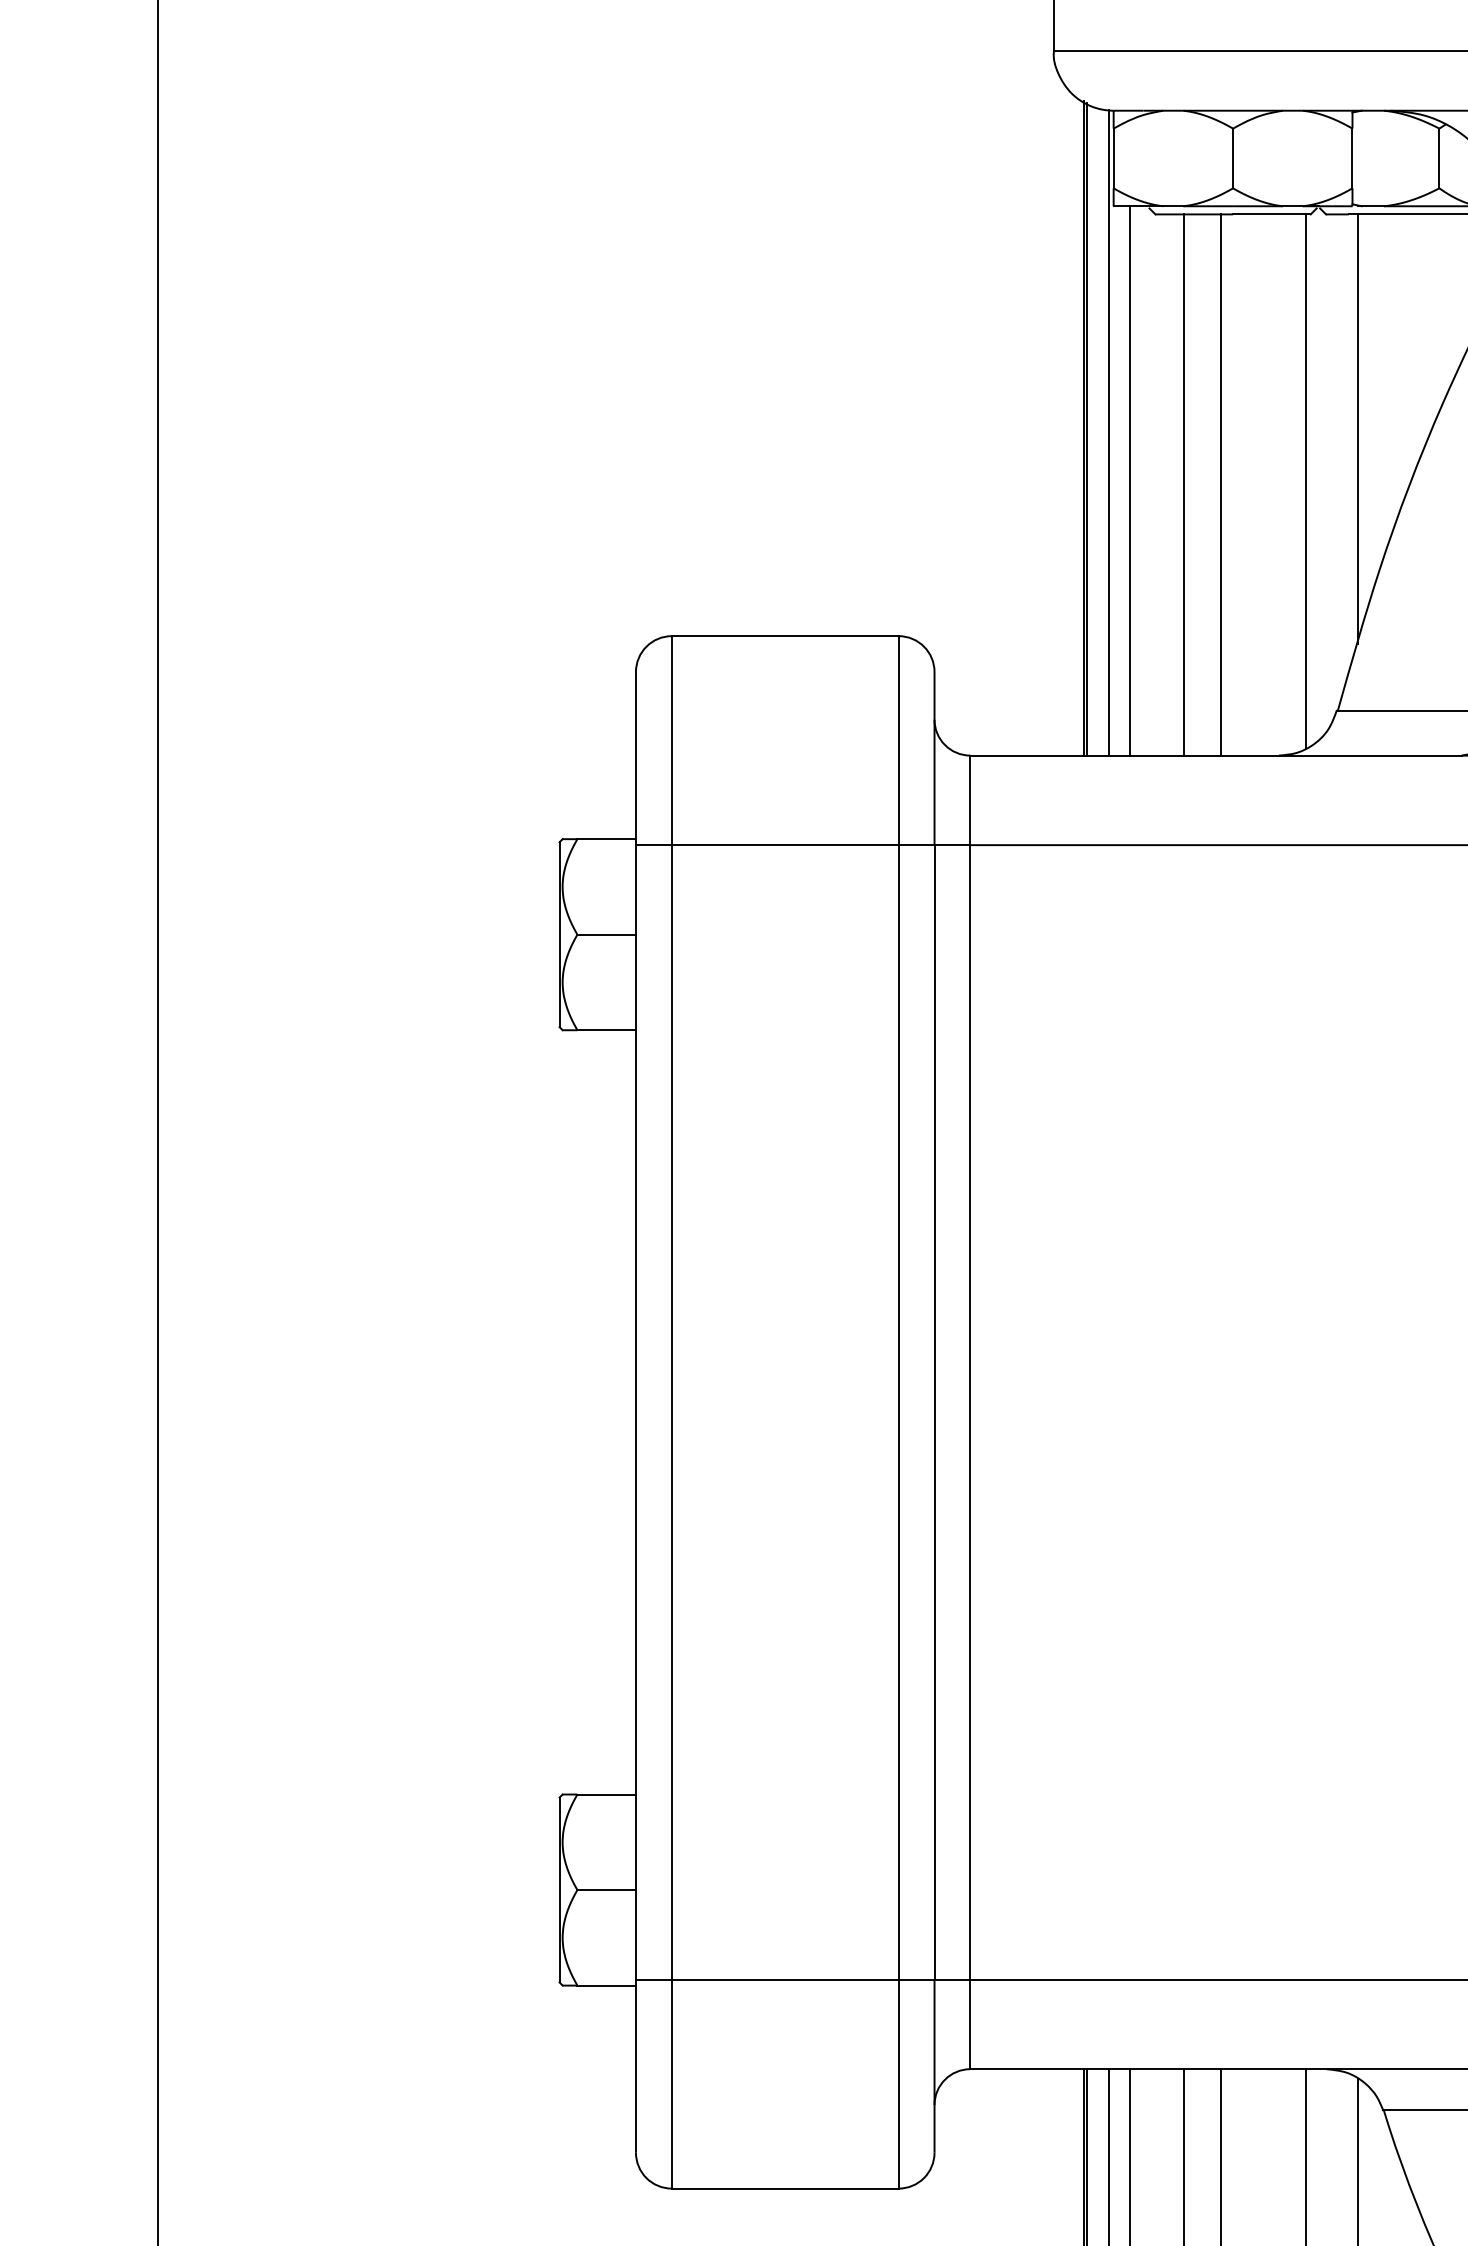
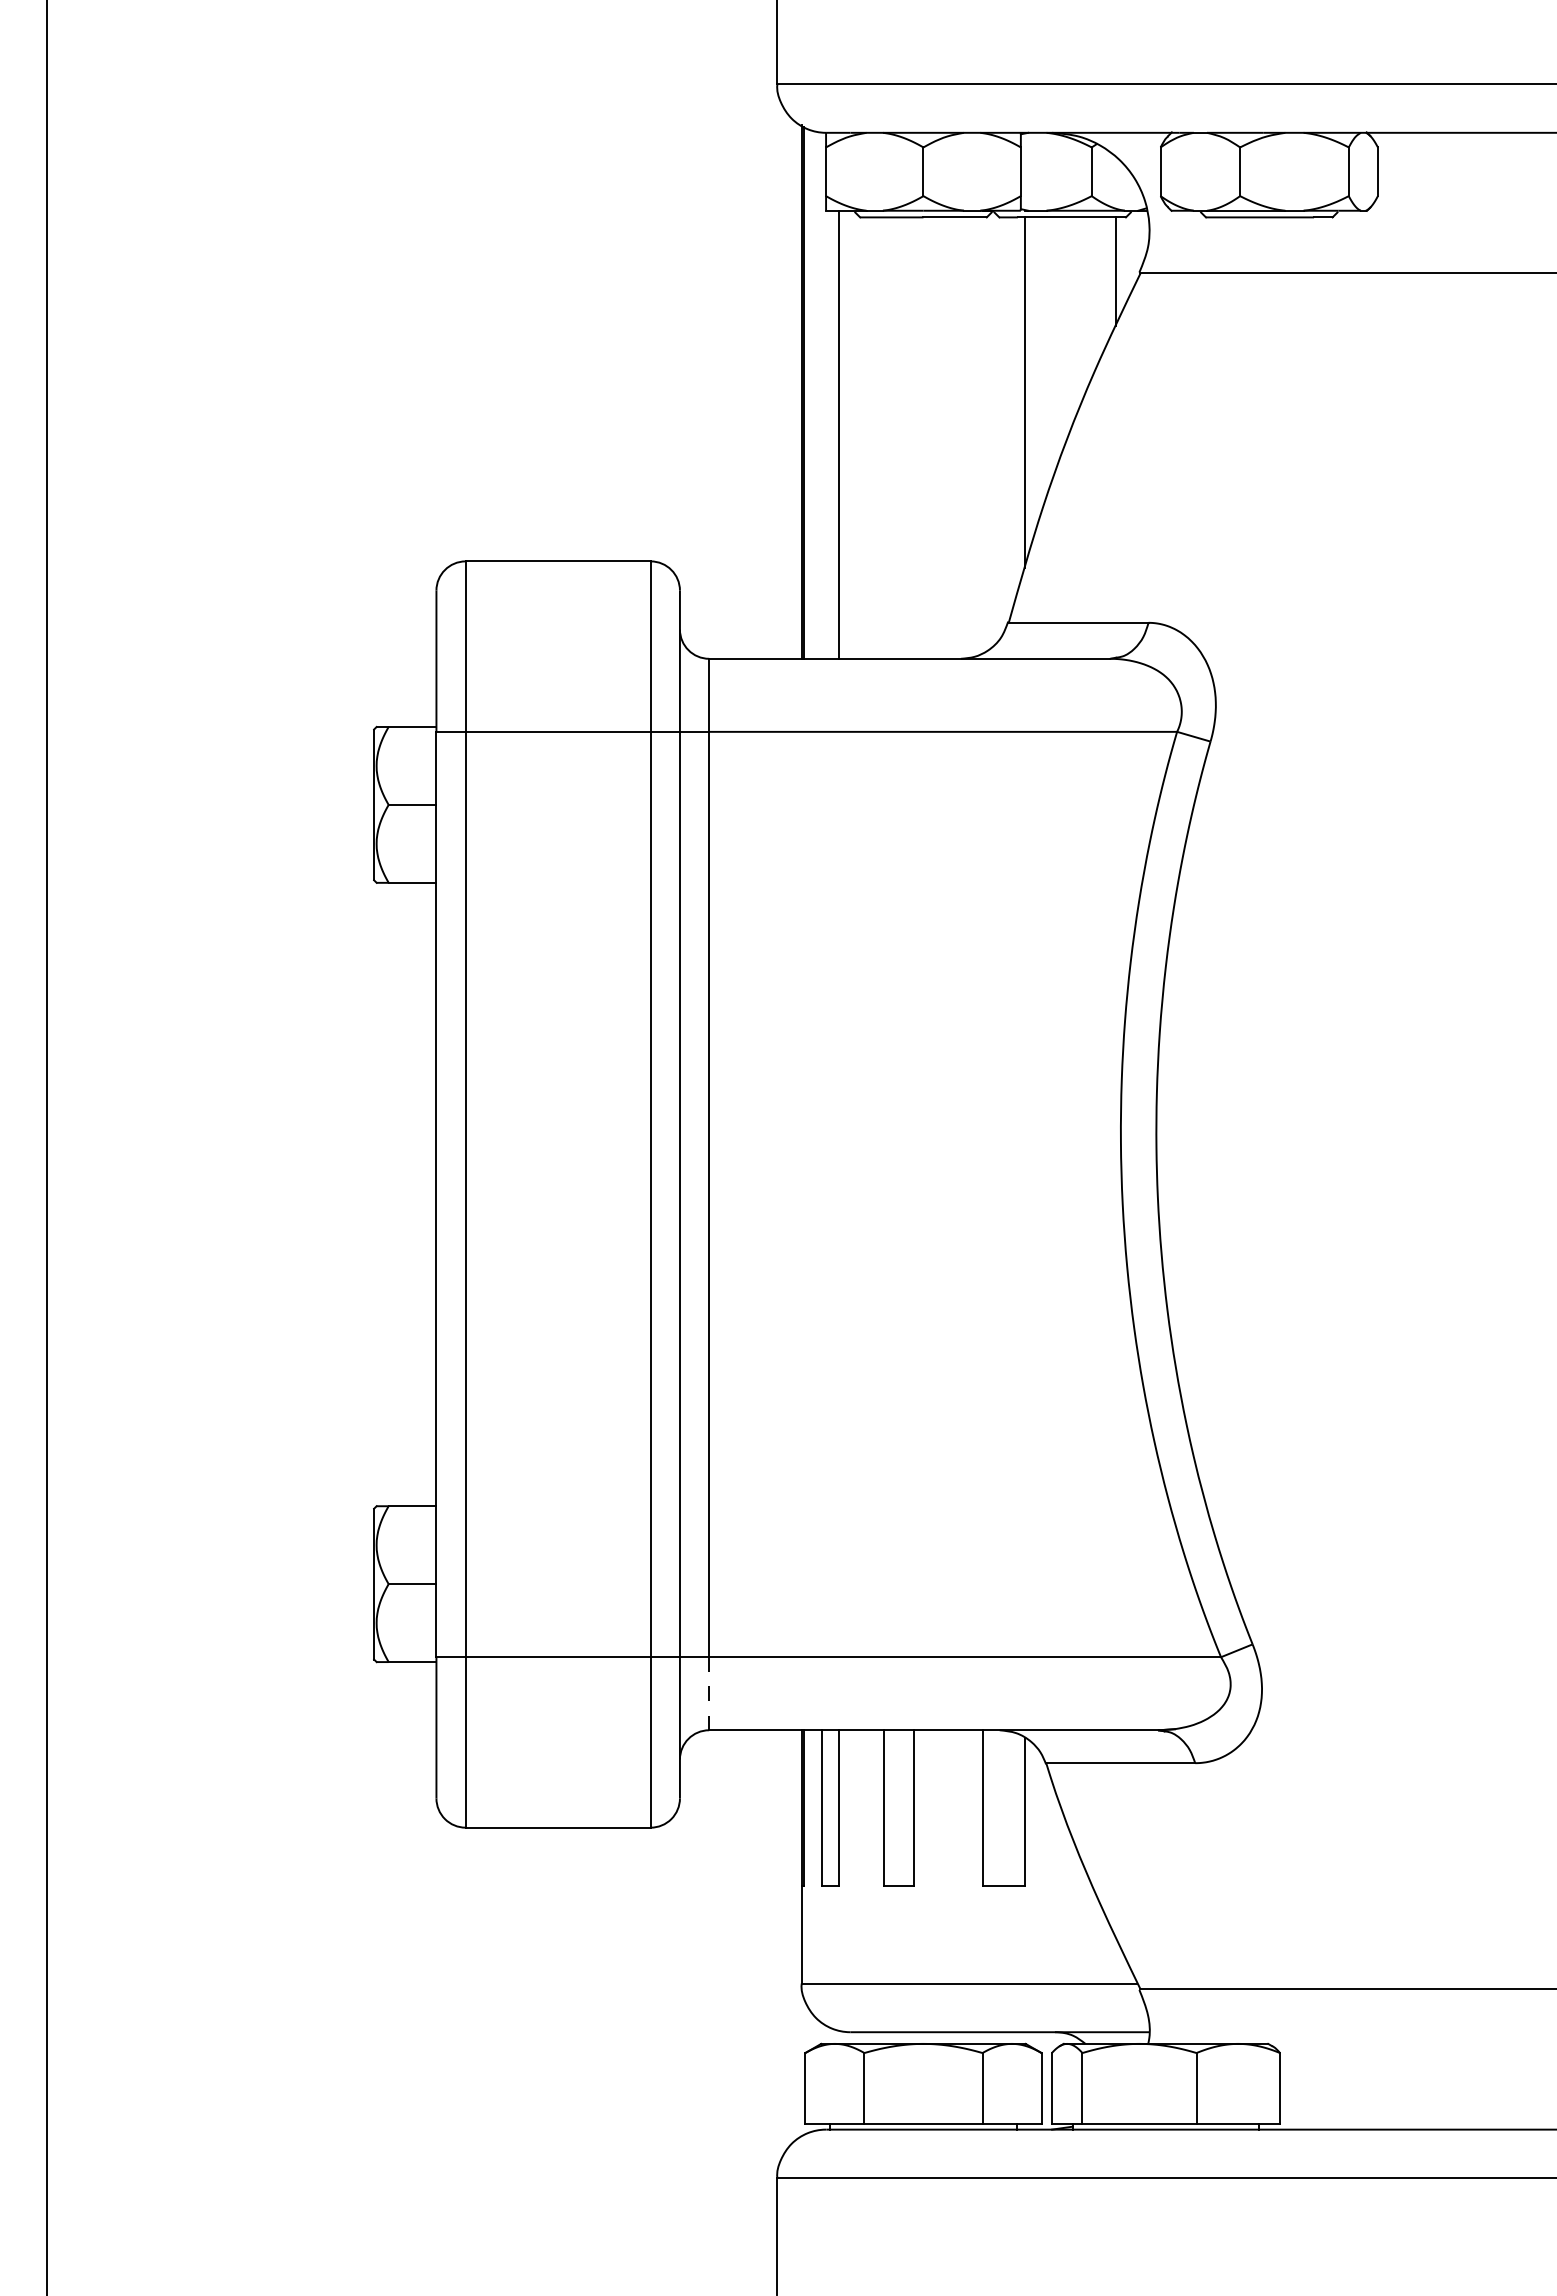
line: (1109, 432) -> (822, 395), removed
line: (1306, 480) -> (983, 434), removed
line: (1184, 484) -> (883, 437), removed
line: (1220, 484) -> (913, 437), removed
line: (970, 2024) -> (709, 1693), solid -> dashed

